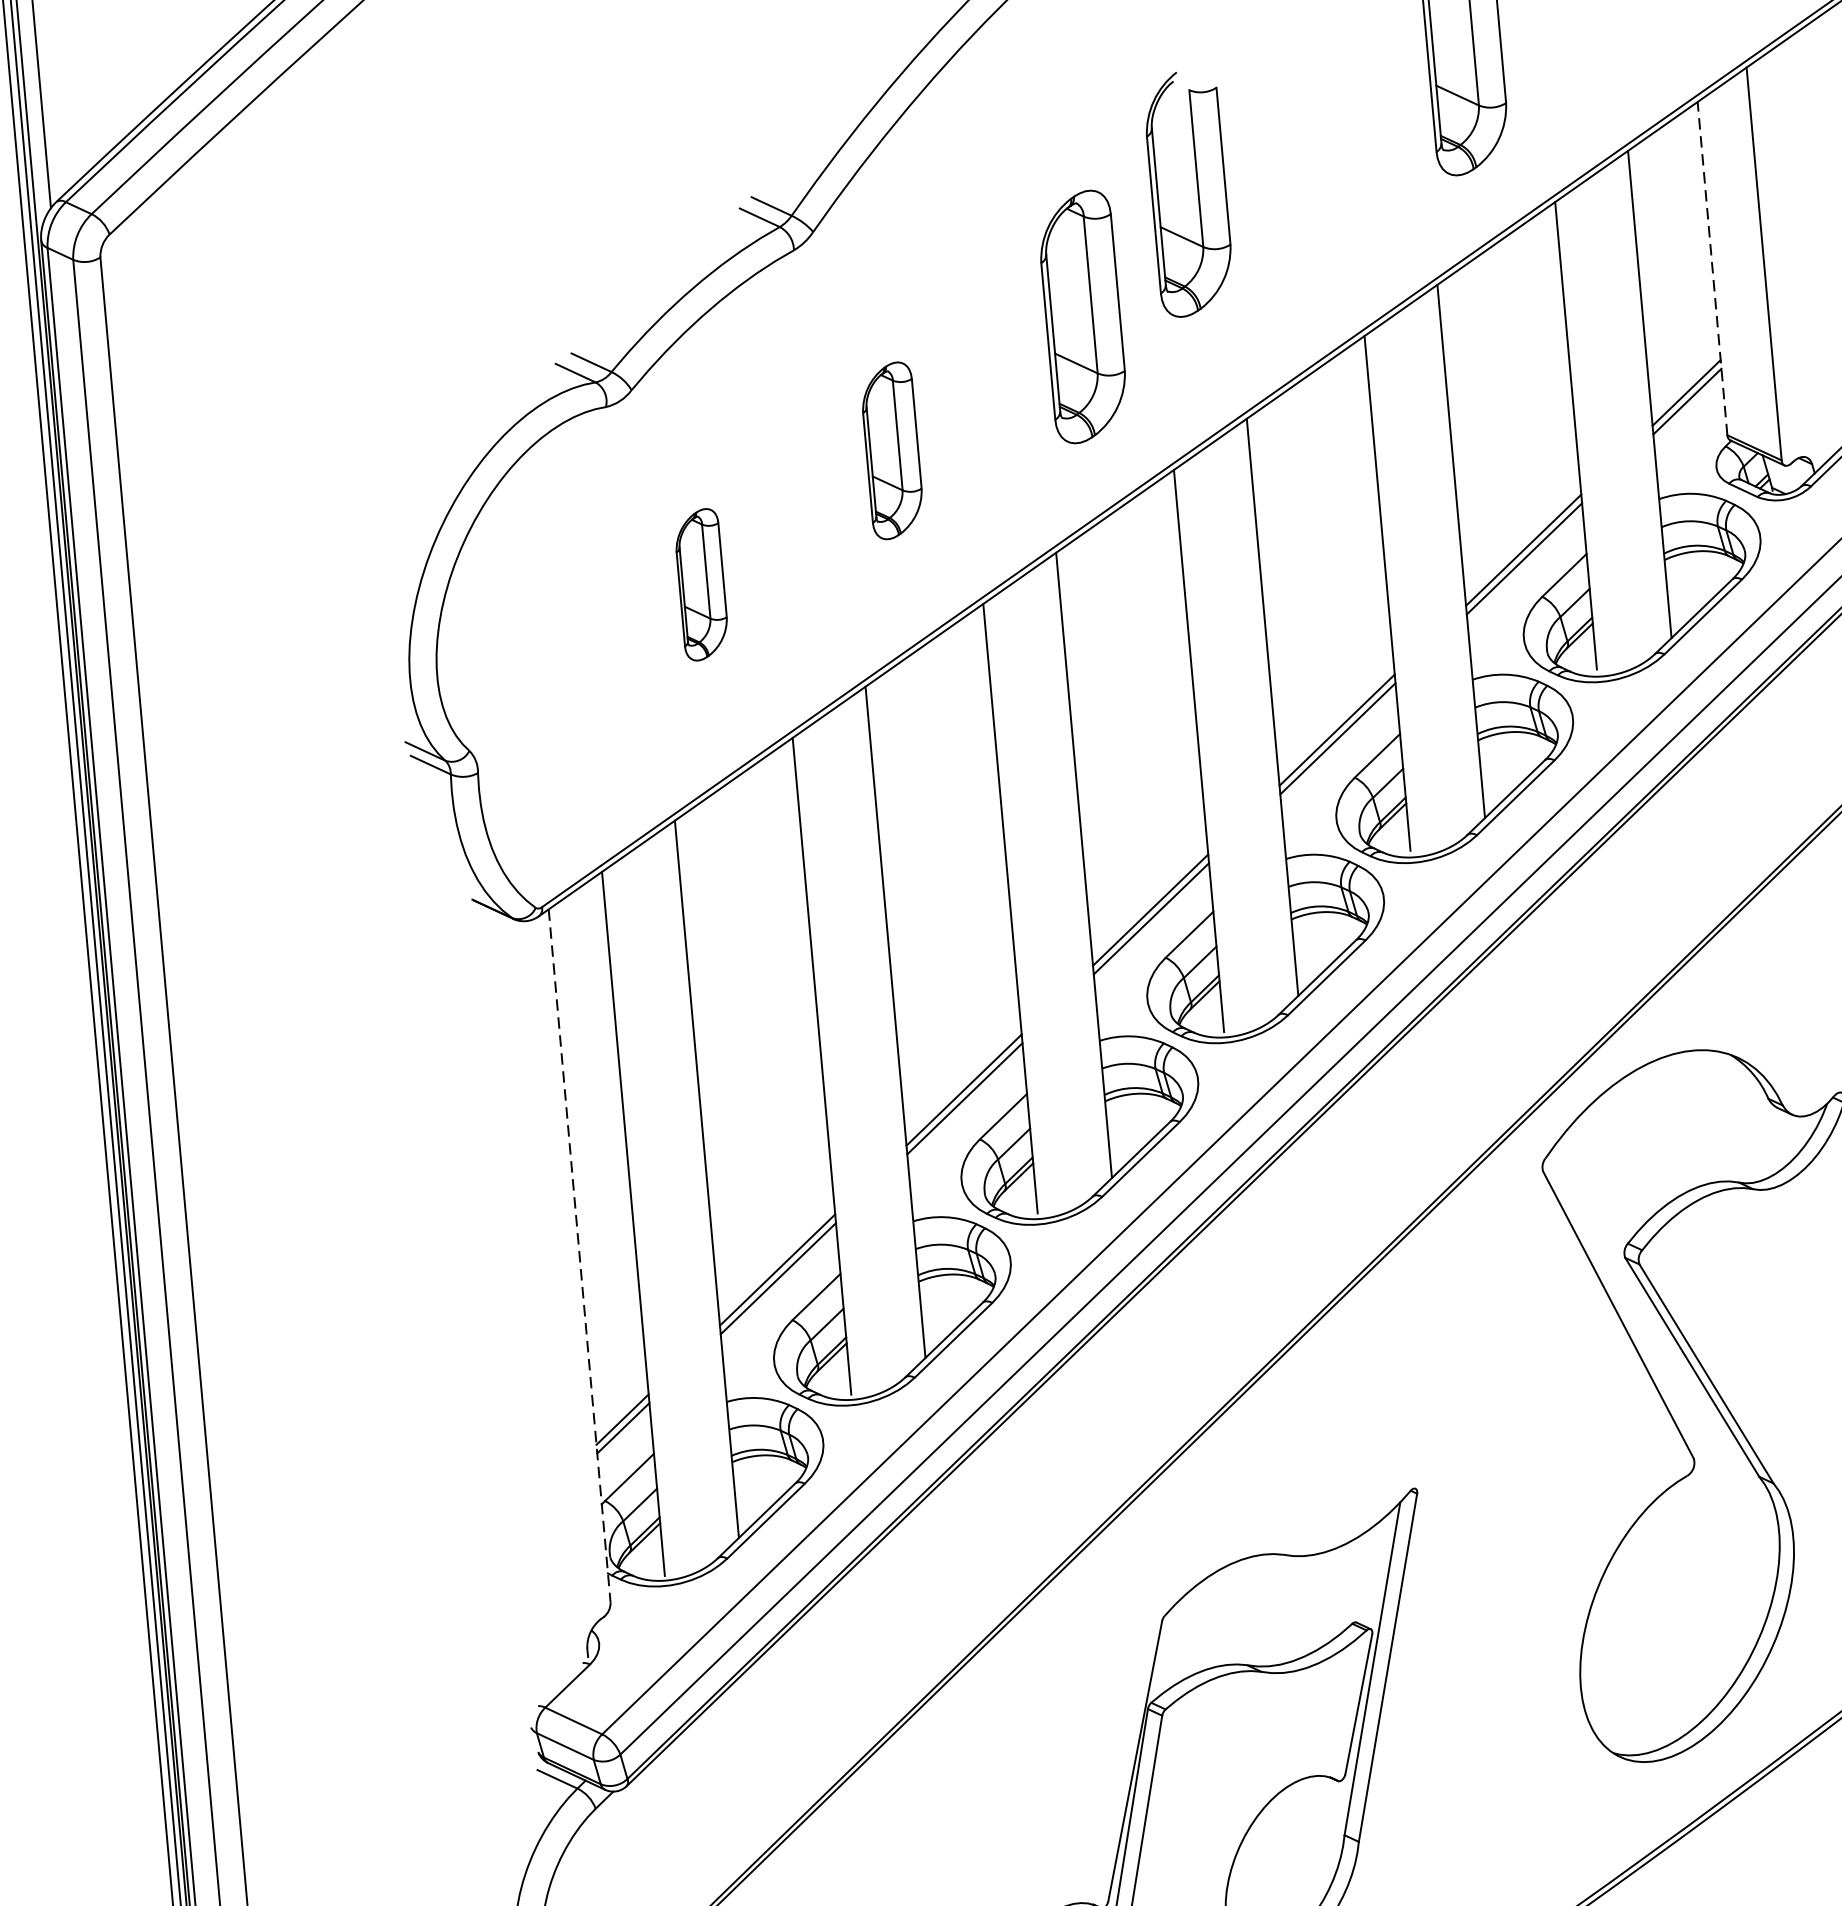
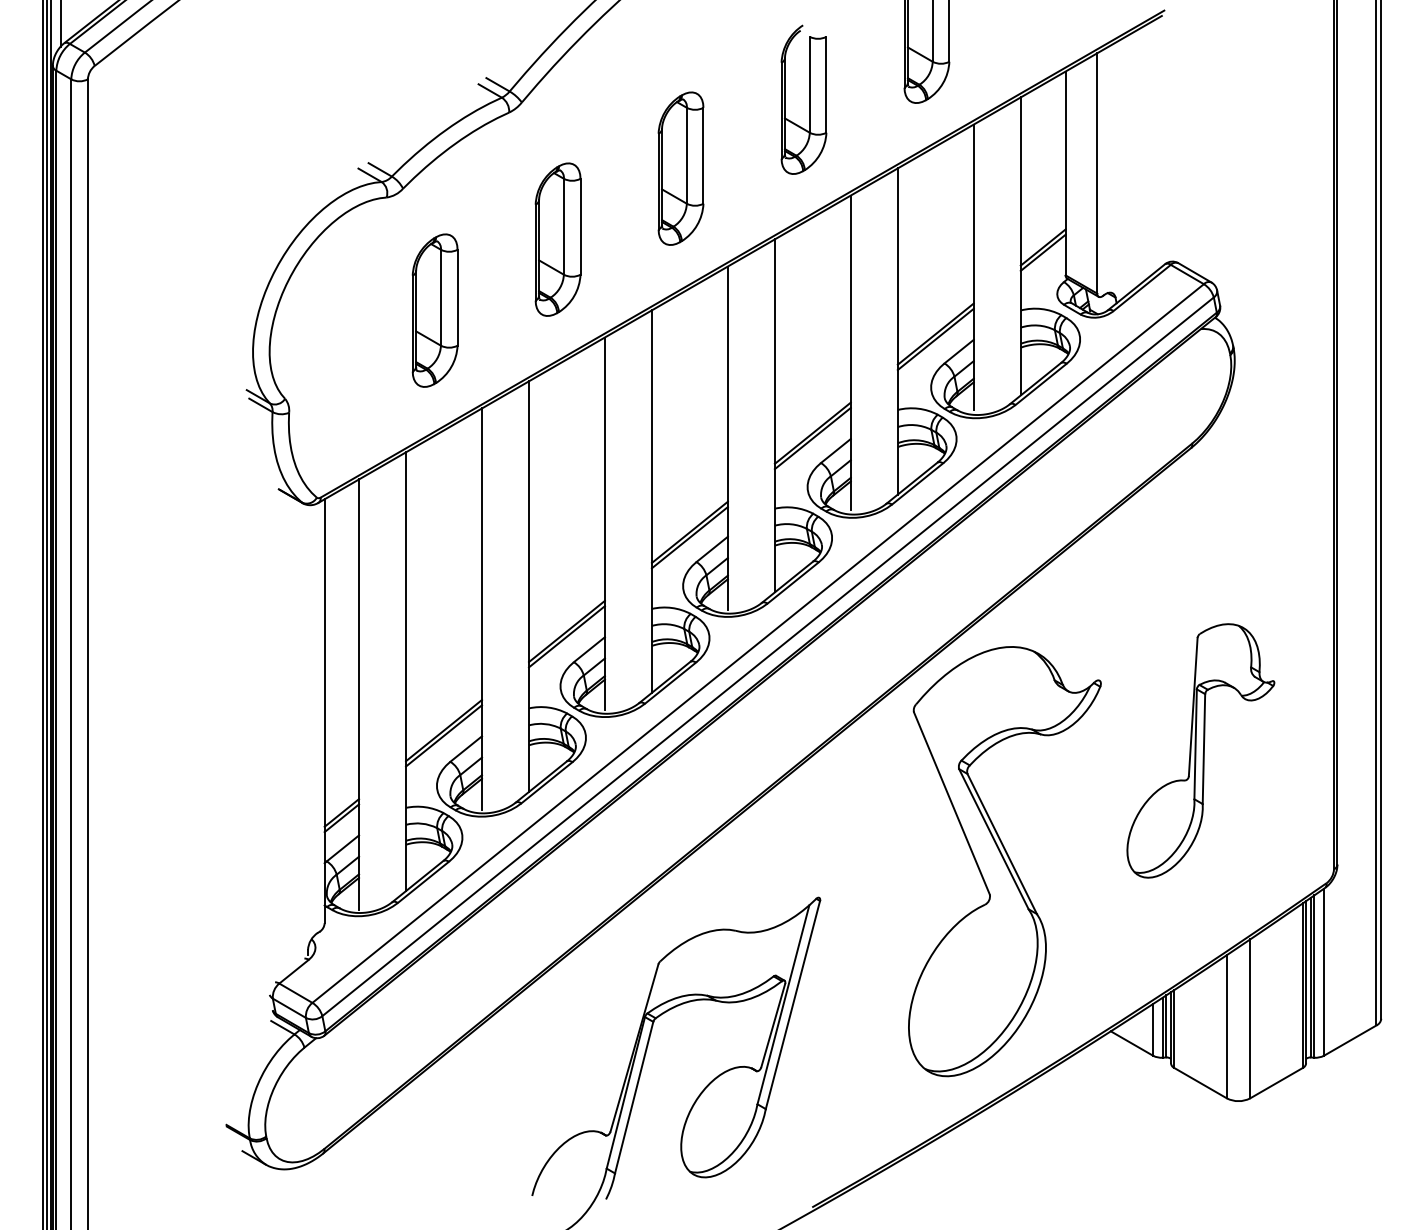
part: (1188, 193) -> (803, 99), moved
line: (1712, 268) -> (1065, 173), dashed -> solid
part: (891, 450) -> (557, 239), size x1.43
part: (700, 584) -> (434, 310), size x1.67
line: (579, 1256) -> (324, 711), dashed -> solid

